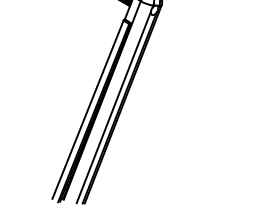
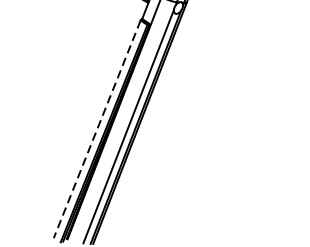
line: (87, 110) -> (96, 130), solid -> dashed

